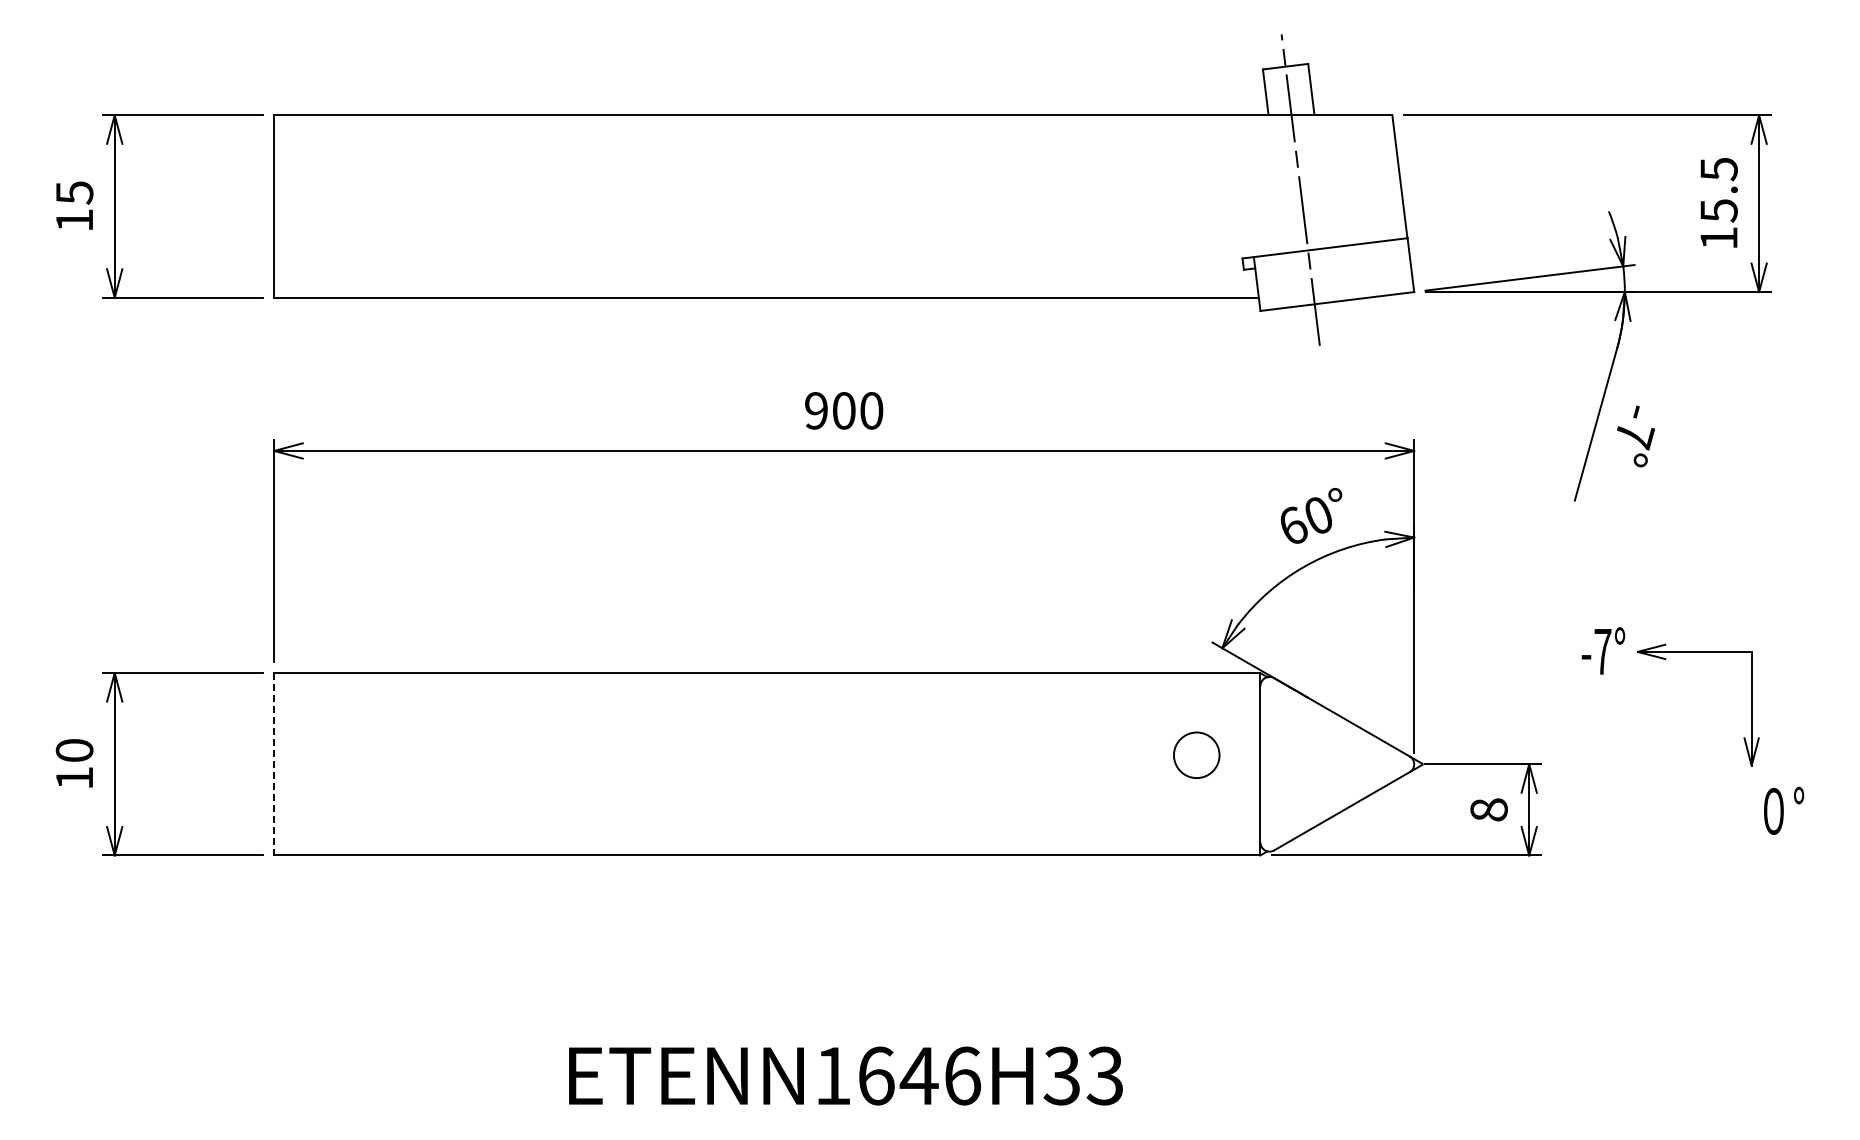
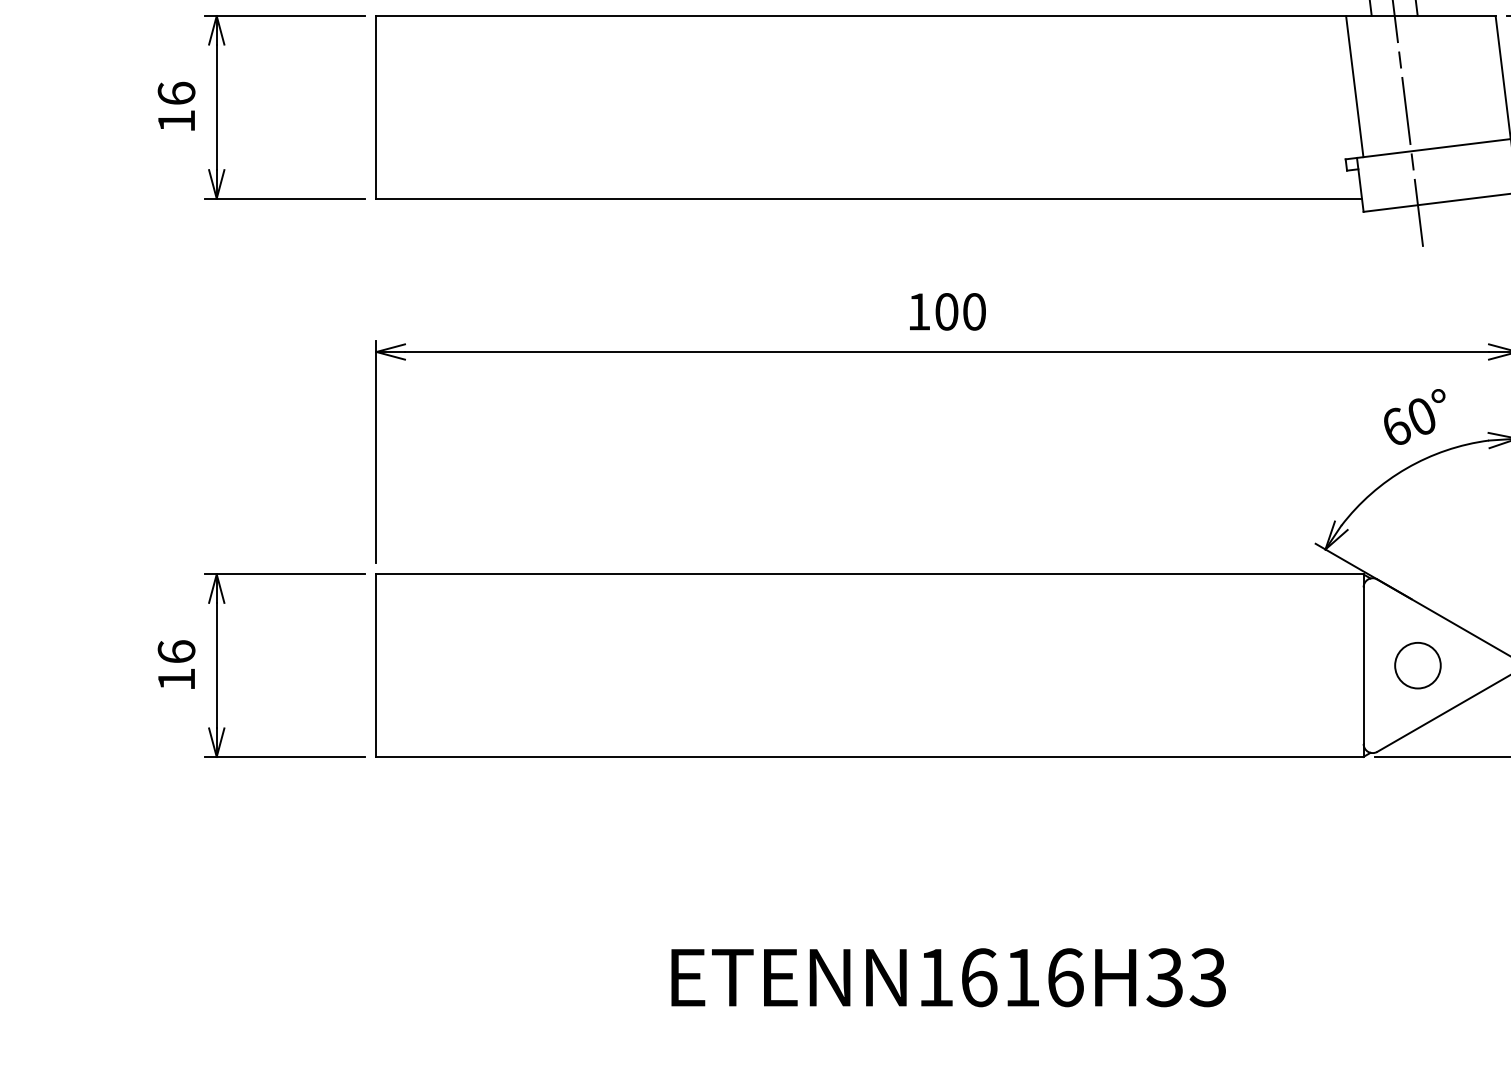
line: (1251, 185) -> (1354, 86), added
text: (74, 192) -> (176, 93), 15 -> 16
text: (816, 410) -> (919, 311), 900 -> 100
text: (74, 749) -> (176, 650), 10 -> 16
circle: (1196, 754) -> (1417, 664), moved
line: (274, 764) -> (376, 665), dashed -> solid
text: (918, 1075) -> (1021, 977), ETENN1646H33 -> ETENN1616H33

